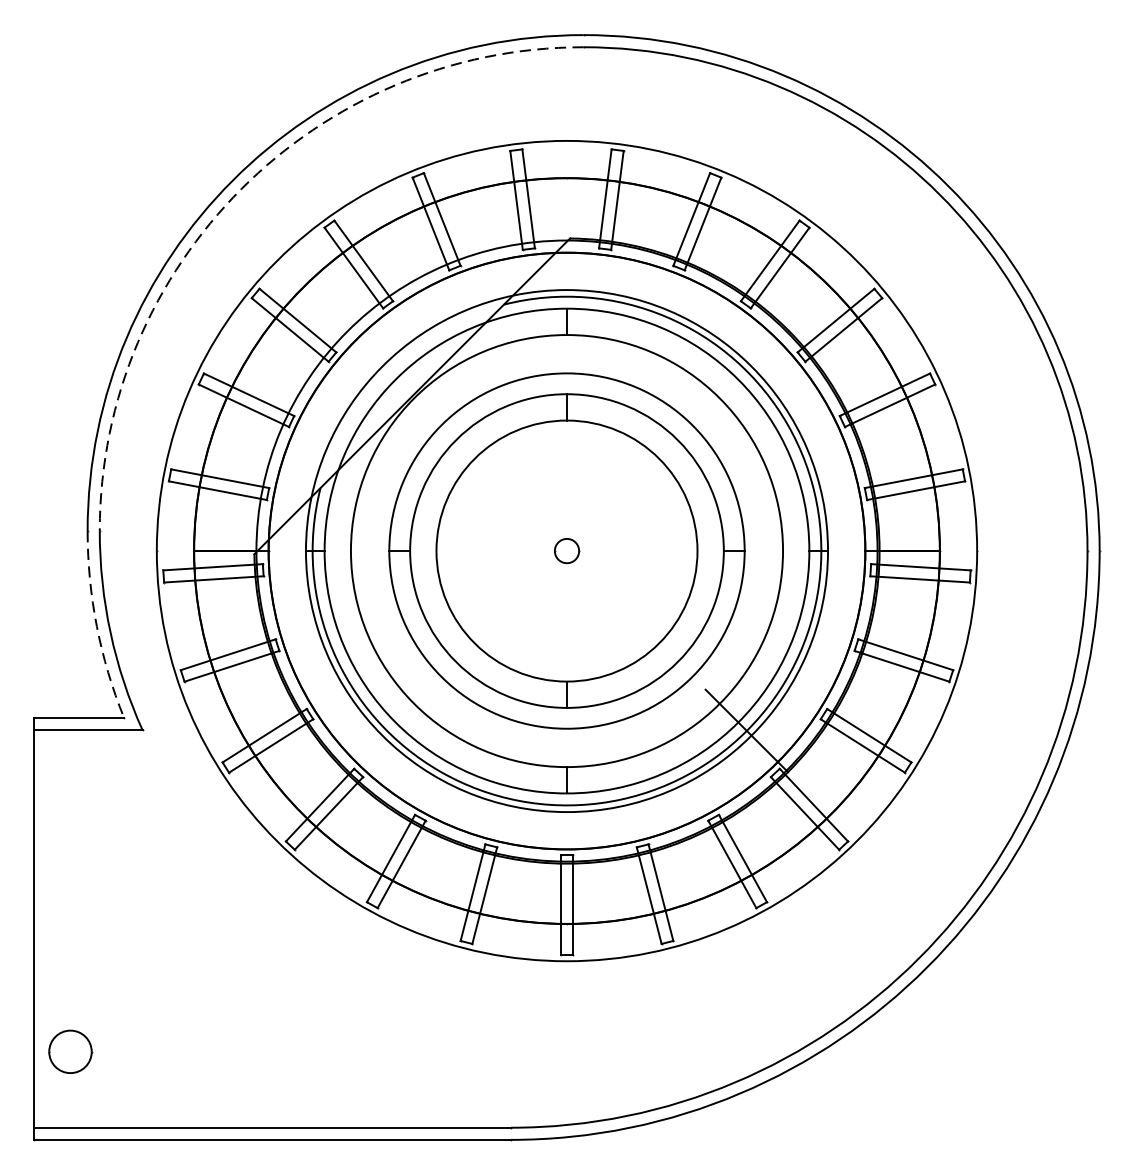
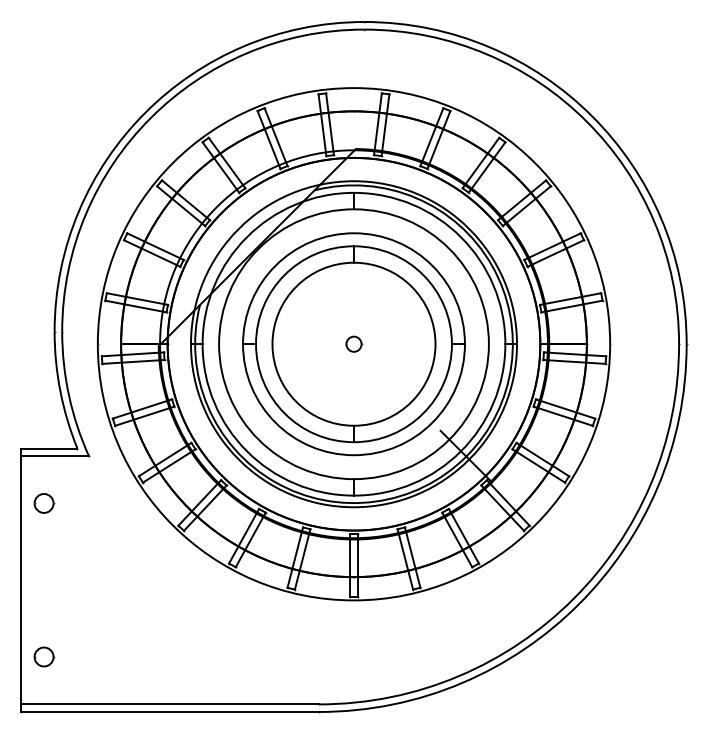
arc: (241, 189) -> (150, 118), dashed -> solid
arc: (97, 626) -> (60, 391), dashed -> solid
part: (71, 806) -> (44, 503), added
part: (71, 1051) -> (44, 656), size x0.71

